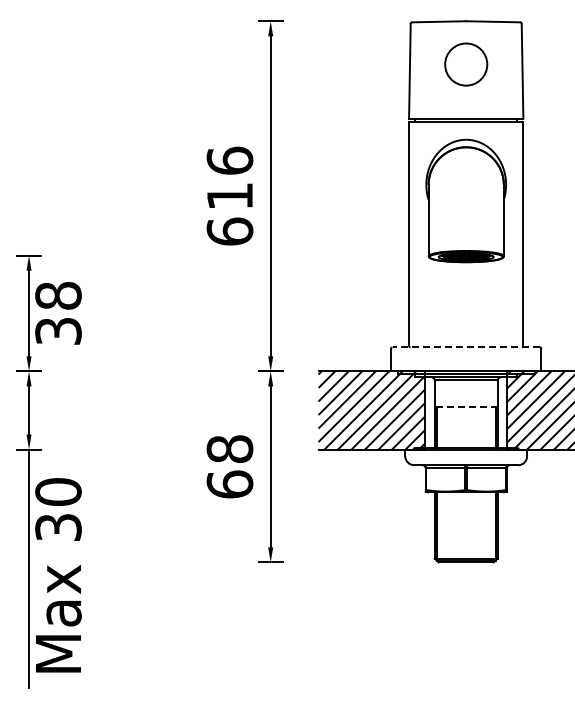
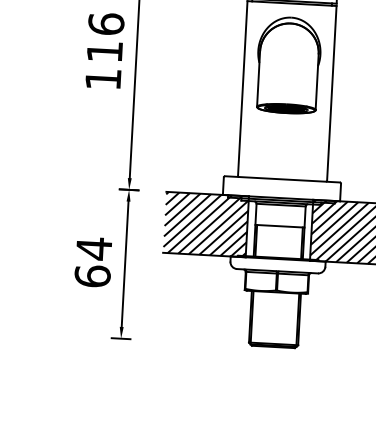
text: (229, 231) -> (102, 79), 616 -> 116
line: (466, 347) -> (282, 179), dashed -> solid
line: (466, 407) -> (280, 226), dashed -> solid
text: (229, 449) -> (93, 248), 68 -> 64

